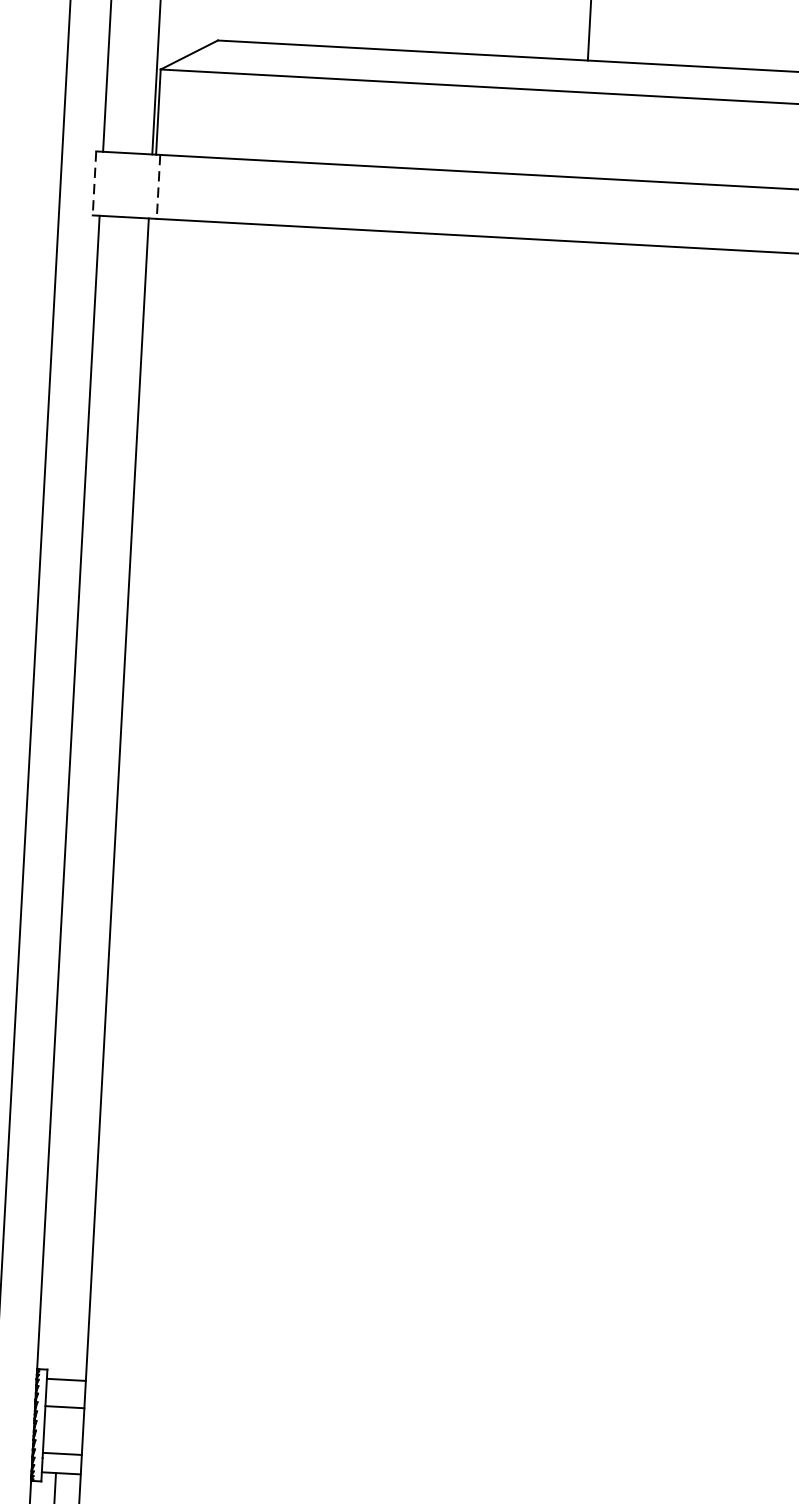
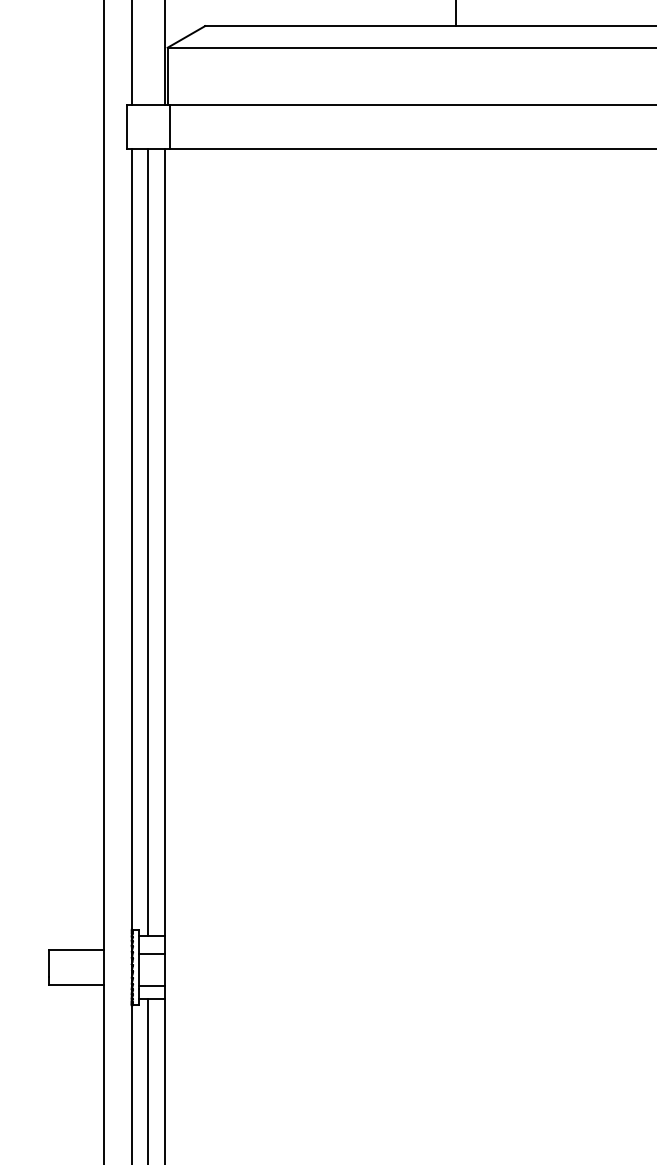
line: (95, 184) -> (127, 127), dashed -> solid
line: (158, 187) -> (170, 127), dashed -> solid
line: (92, 797) -> (148, 541), added

